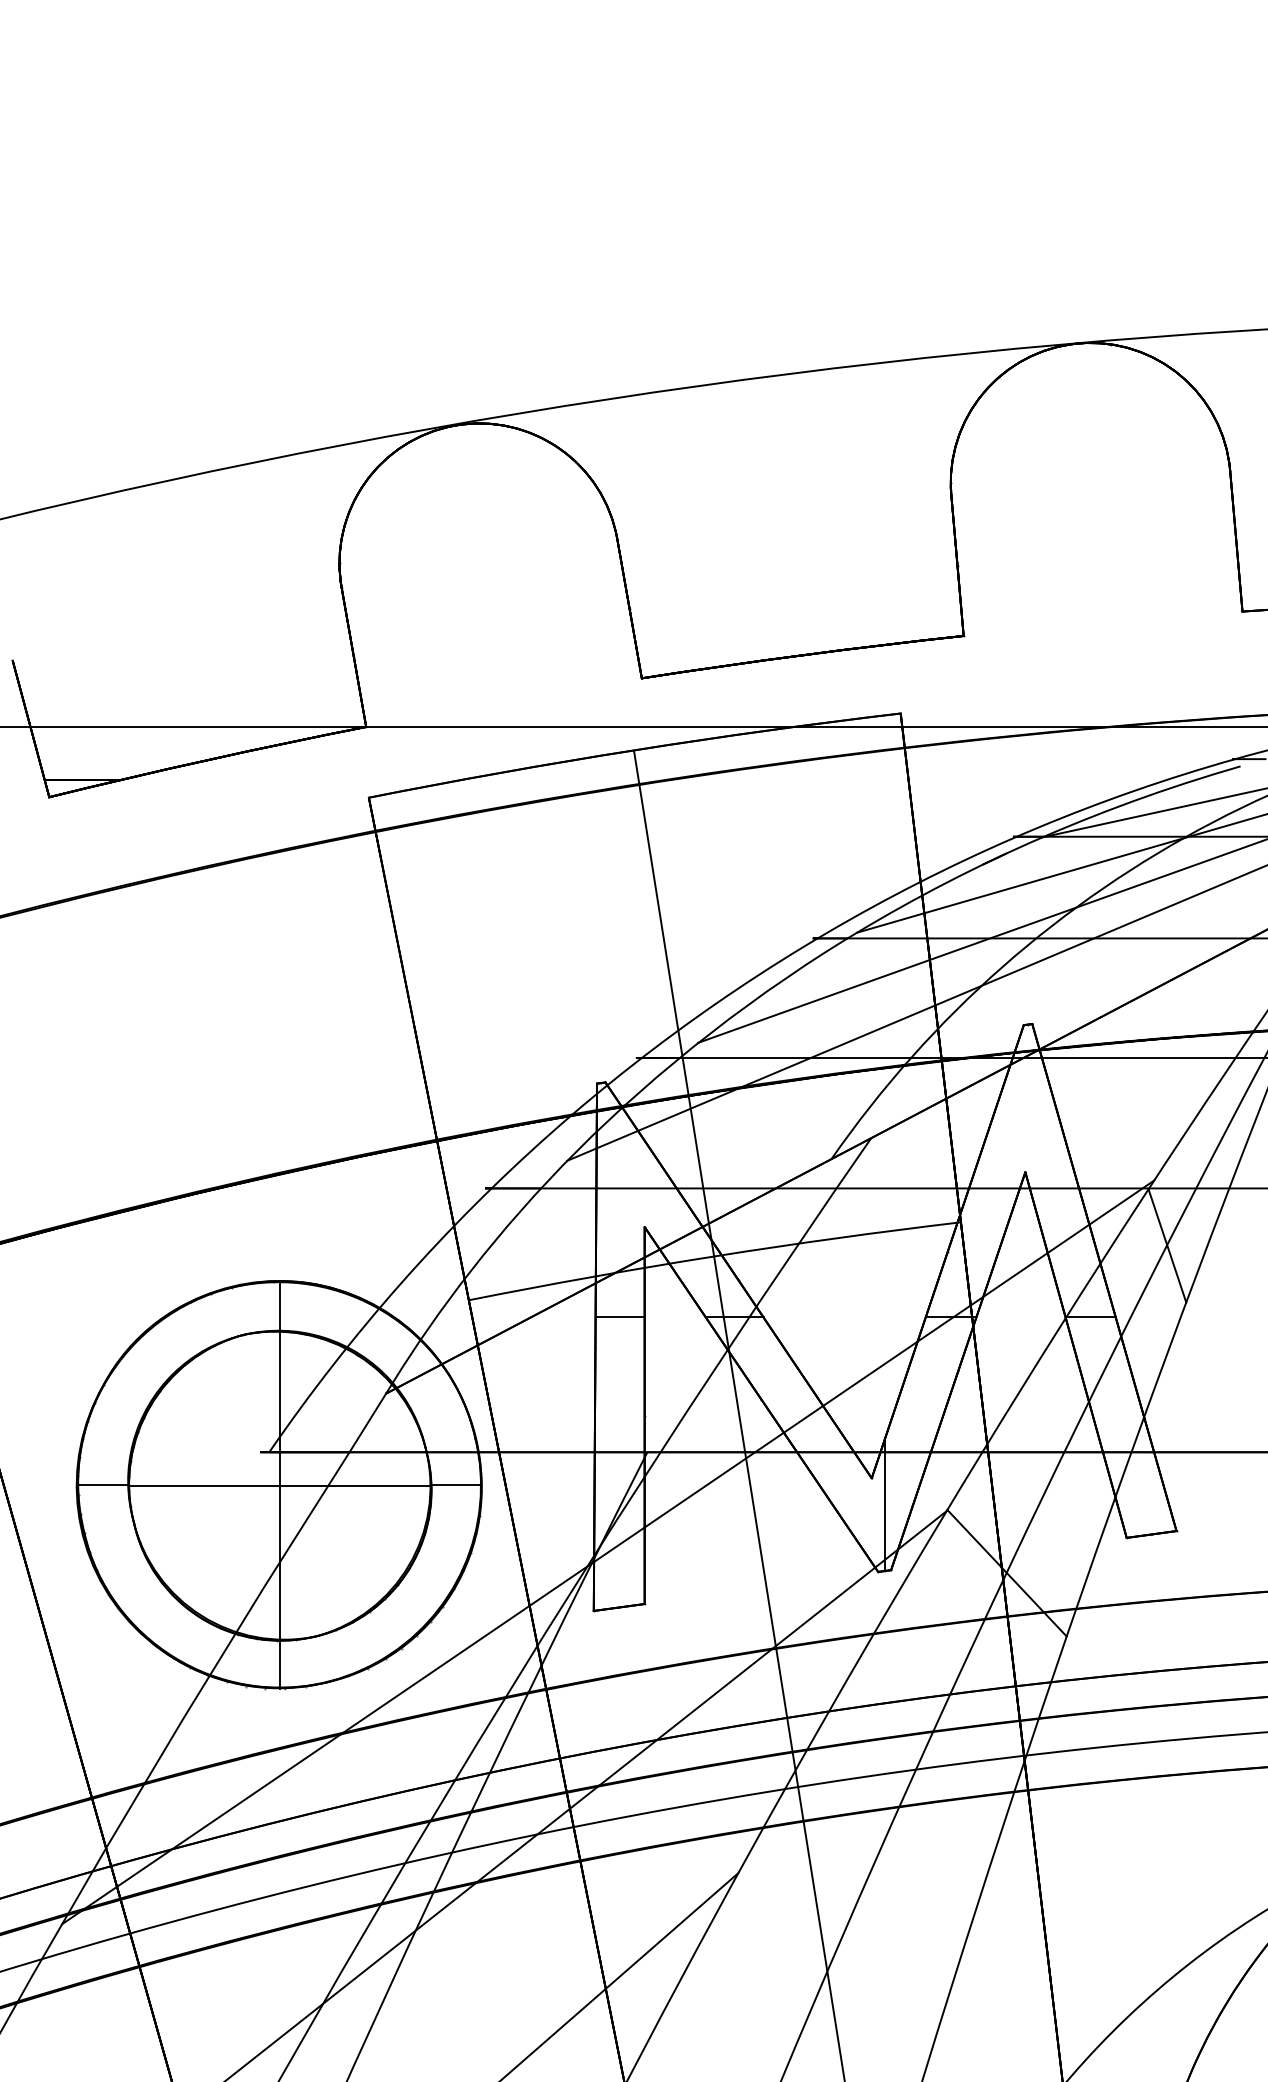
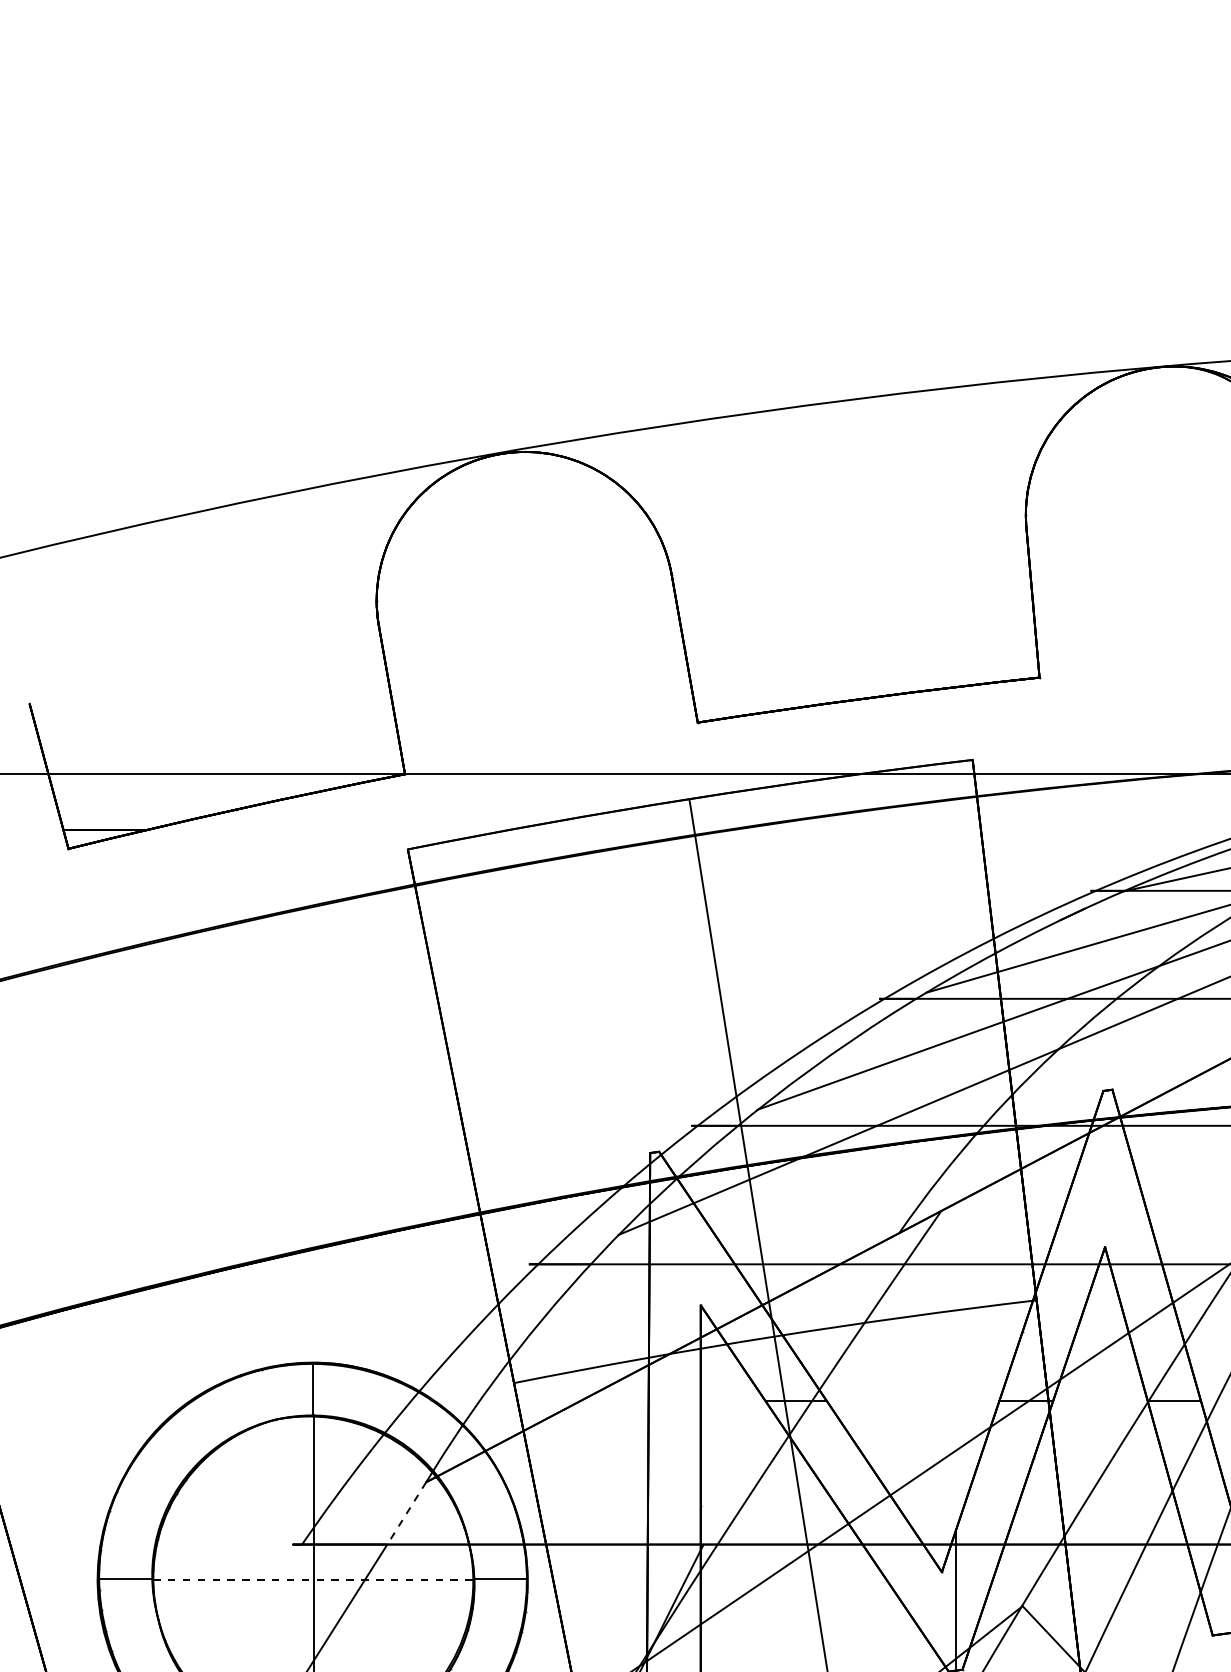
line: (619, 1317) -> (674, 1401), removed
line: (367, 1422) -> (406, 1512), solid -> dashed
line: (279, 1485) -> (312, 1579), solid -> dashed

